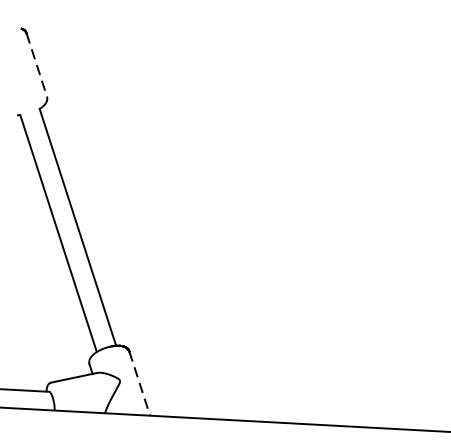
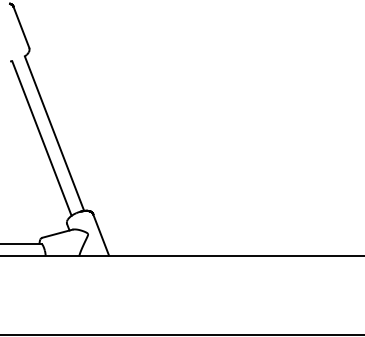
line: (36, 65) -> (21, 27), dashed -> solid
line: (140, 384) -> (101, 235), dashed -> solid

